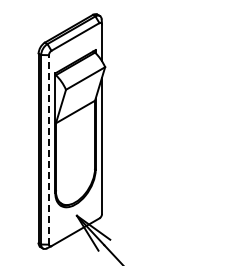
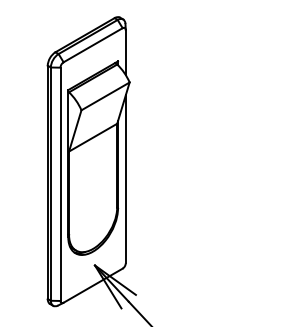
line: (49, 149) -> (61, 183), dashed -> solid

